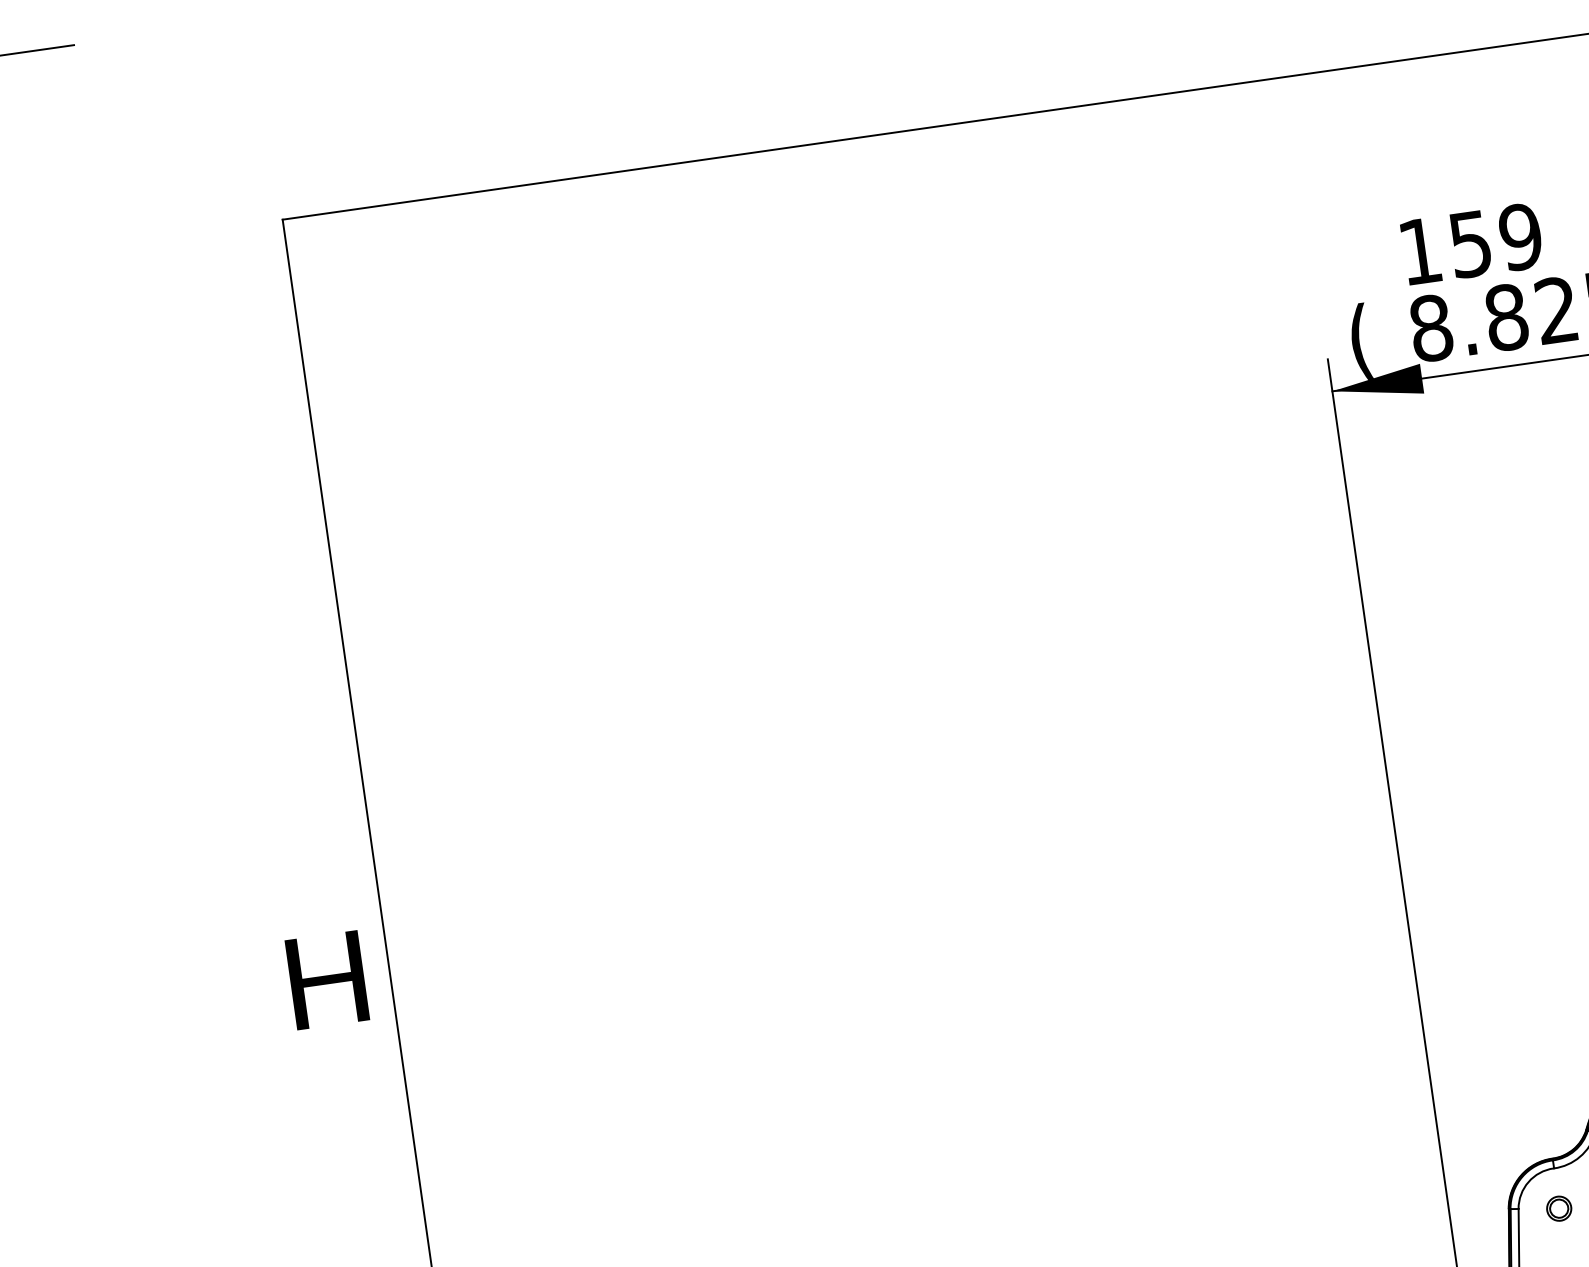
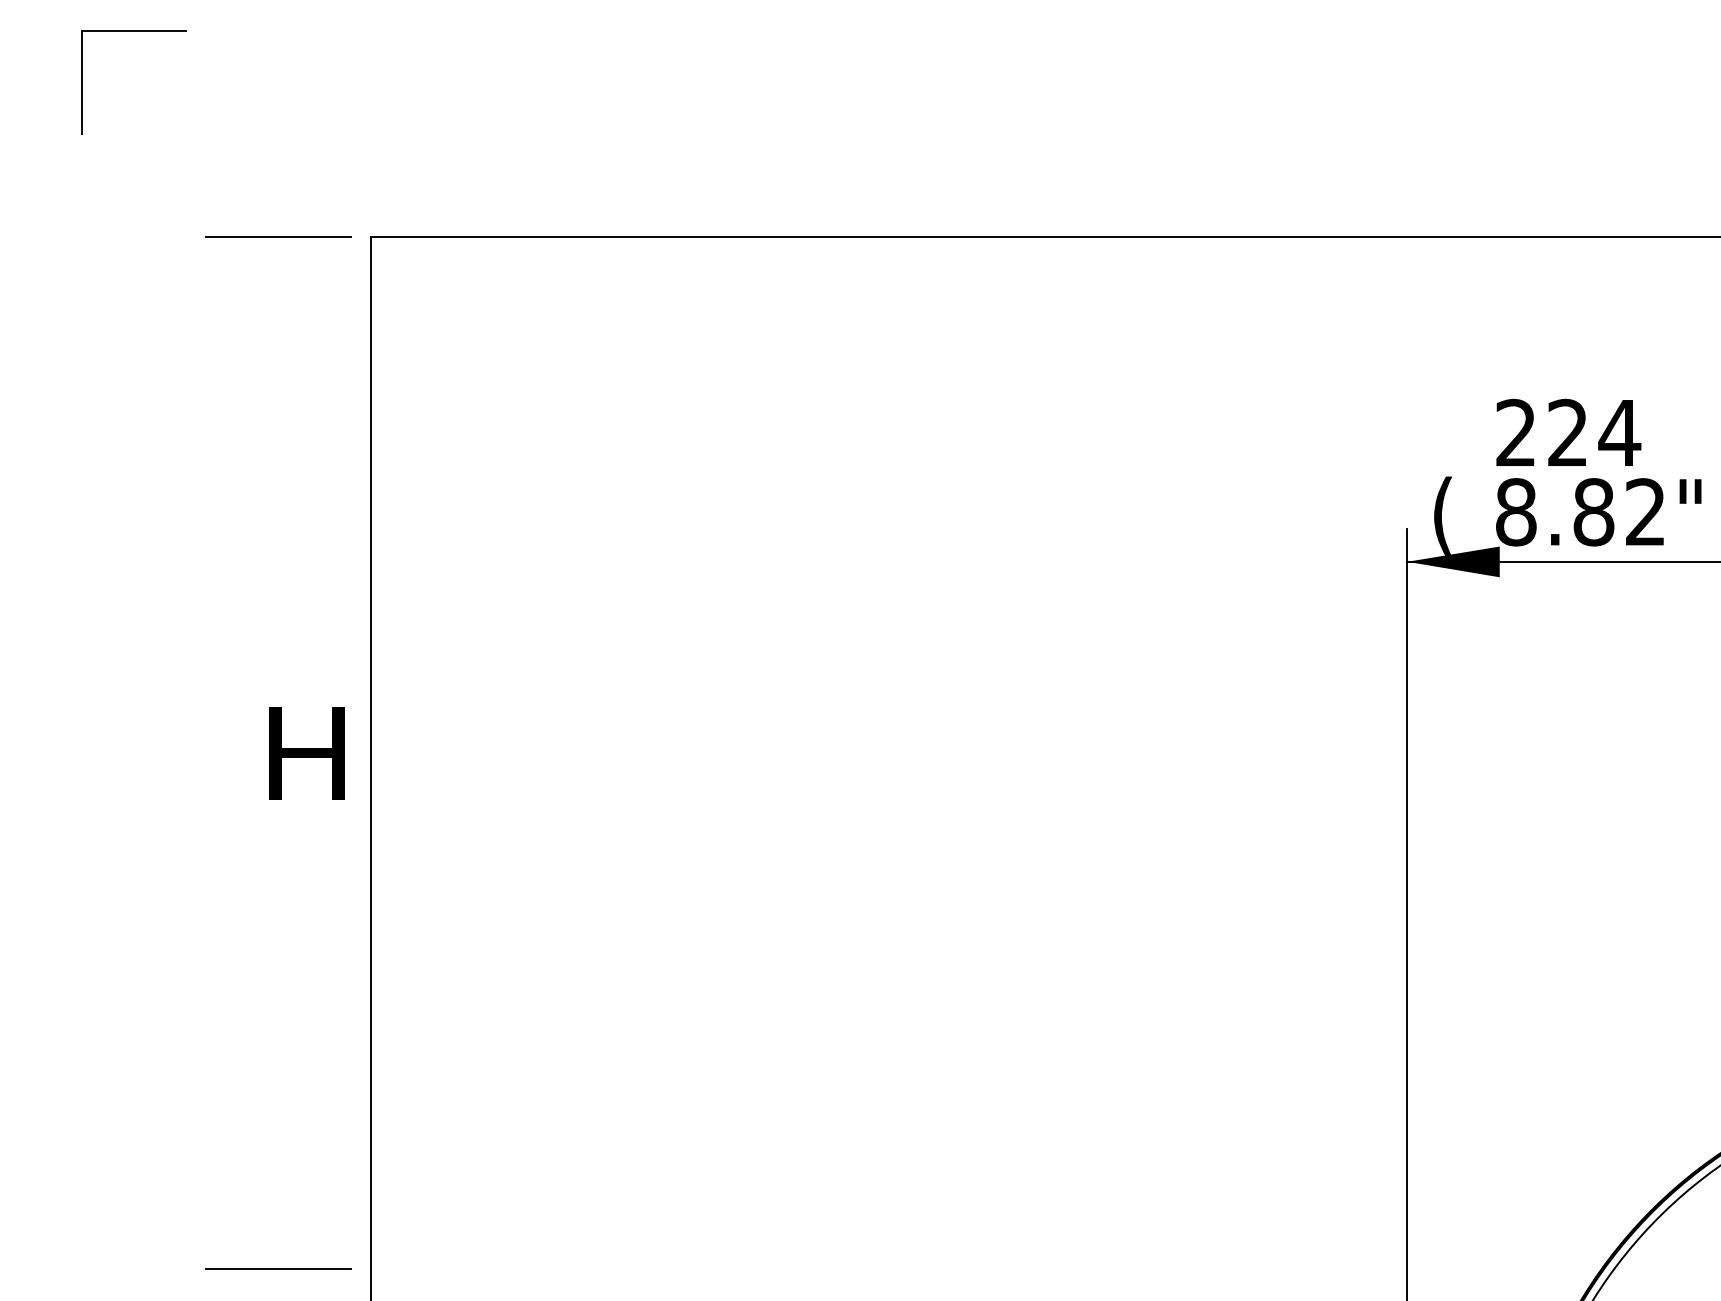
line: (192, 232) -> (278, 237), added
text: (1470, 243) -> (1568, 432), 159 -> 224
text: (326, 980) -> (306, 753), moved
line: (335, 1233) -> (278, 1269), added

